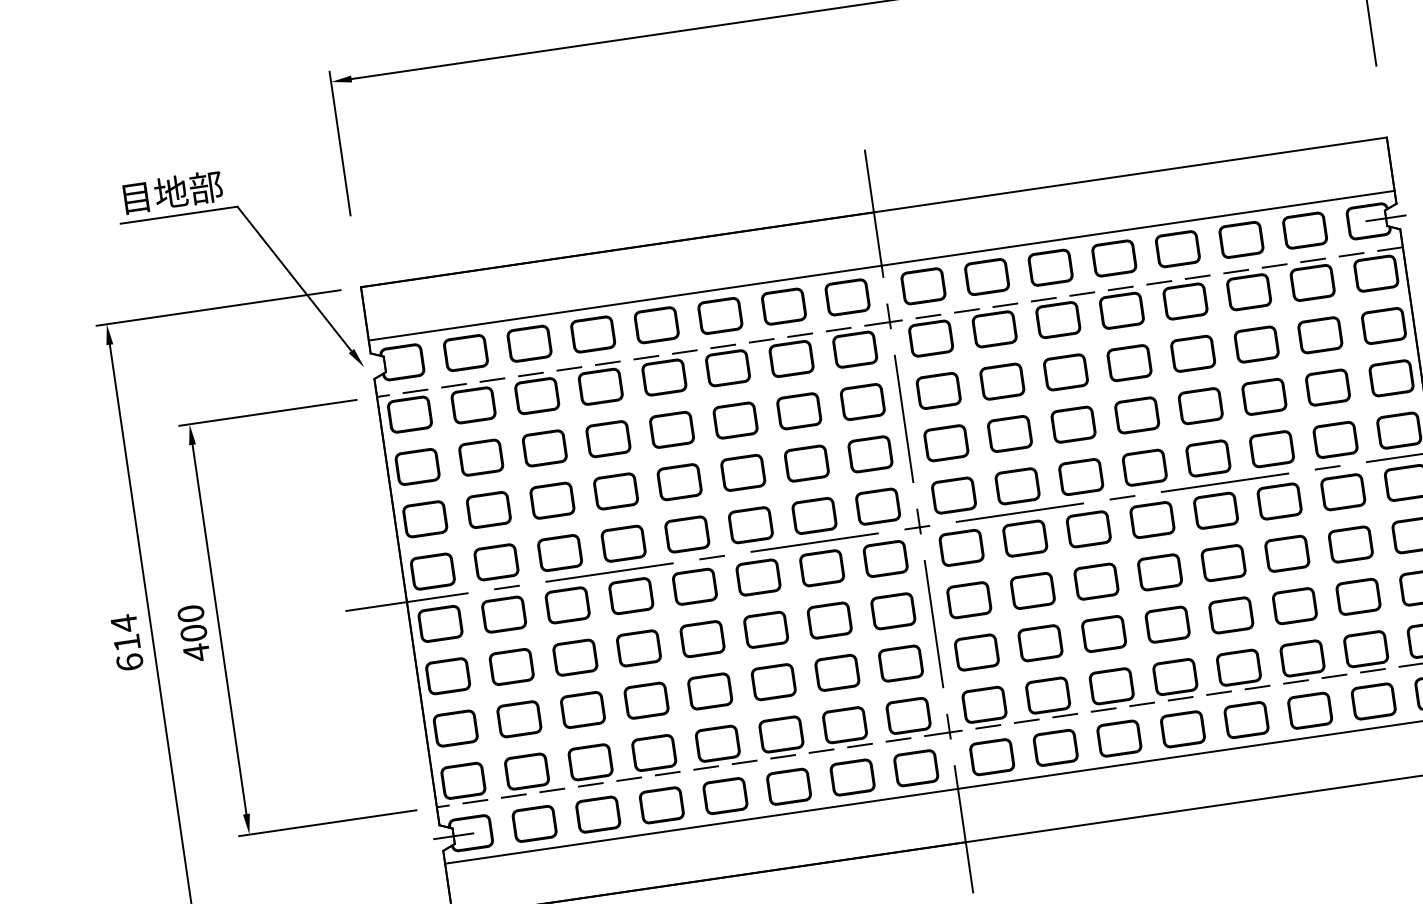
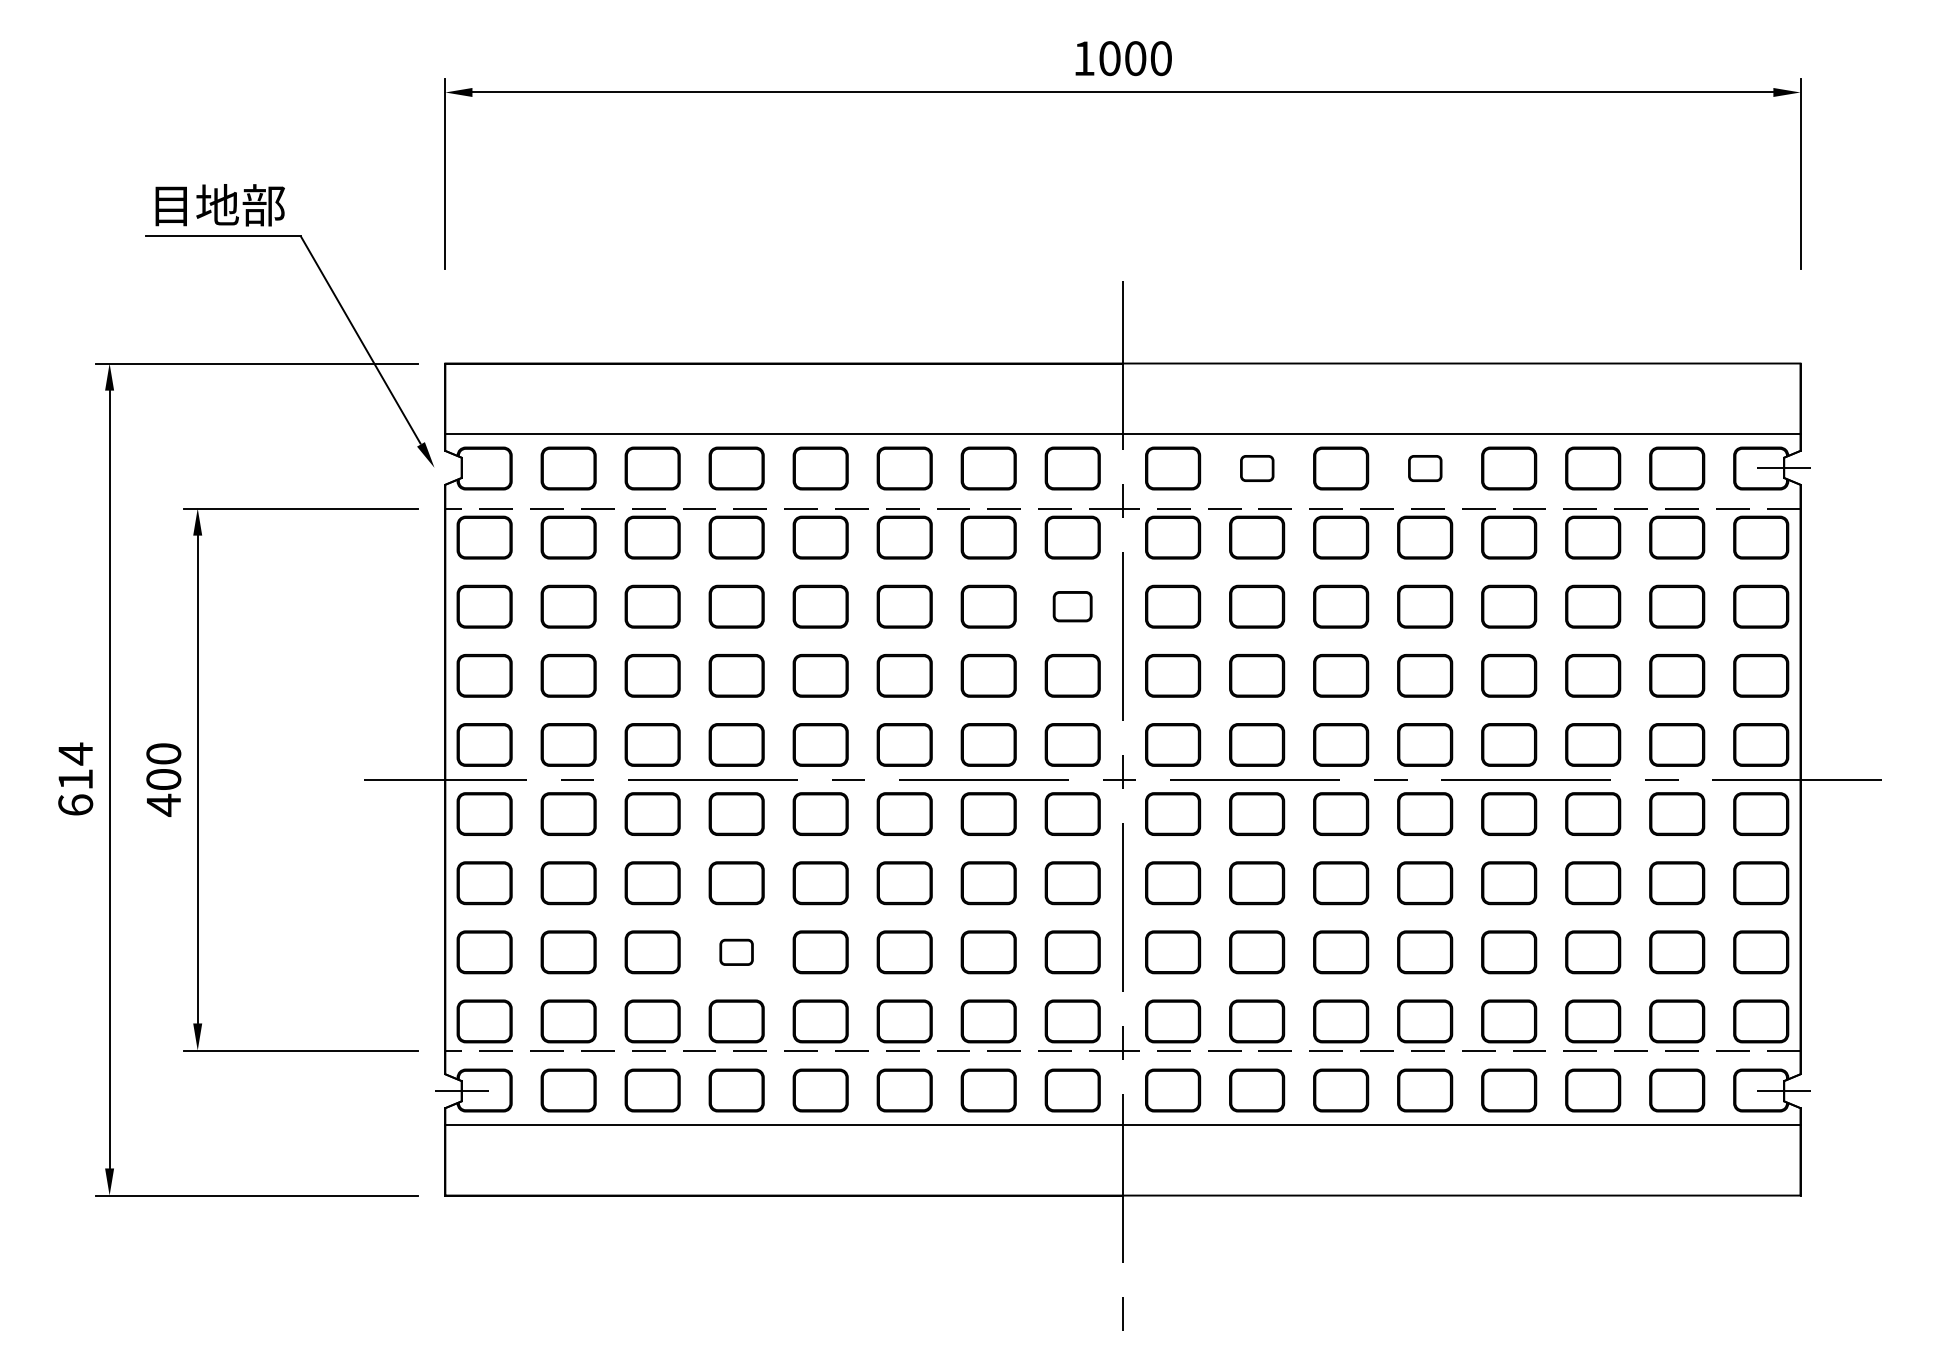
part: (1114, 258) -> (1425, 468), size x0.6
part: (987, 276) -> (1257, 468), size x0.6
part: (862, 401) -> (1072, 606), size x0.7
part: (646, 700) -> (736, 952), size x0.6

